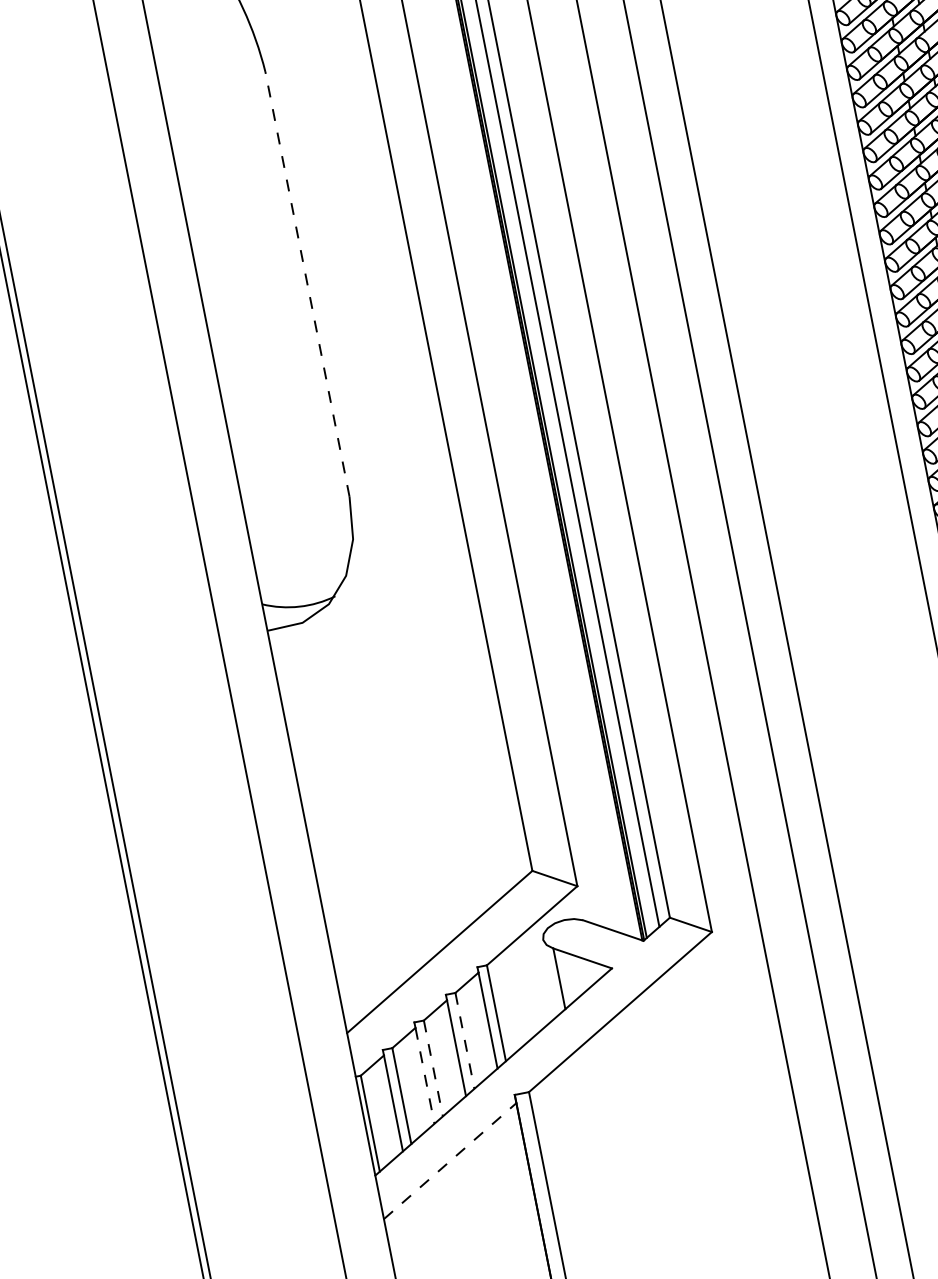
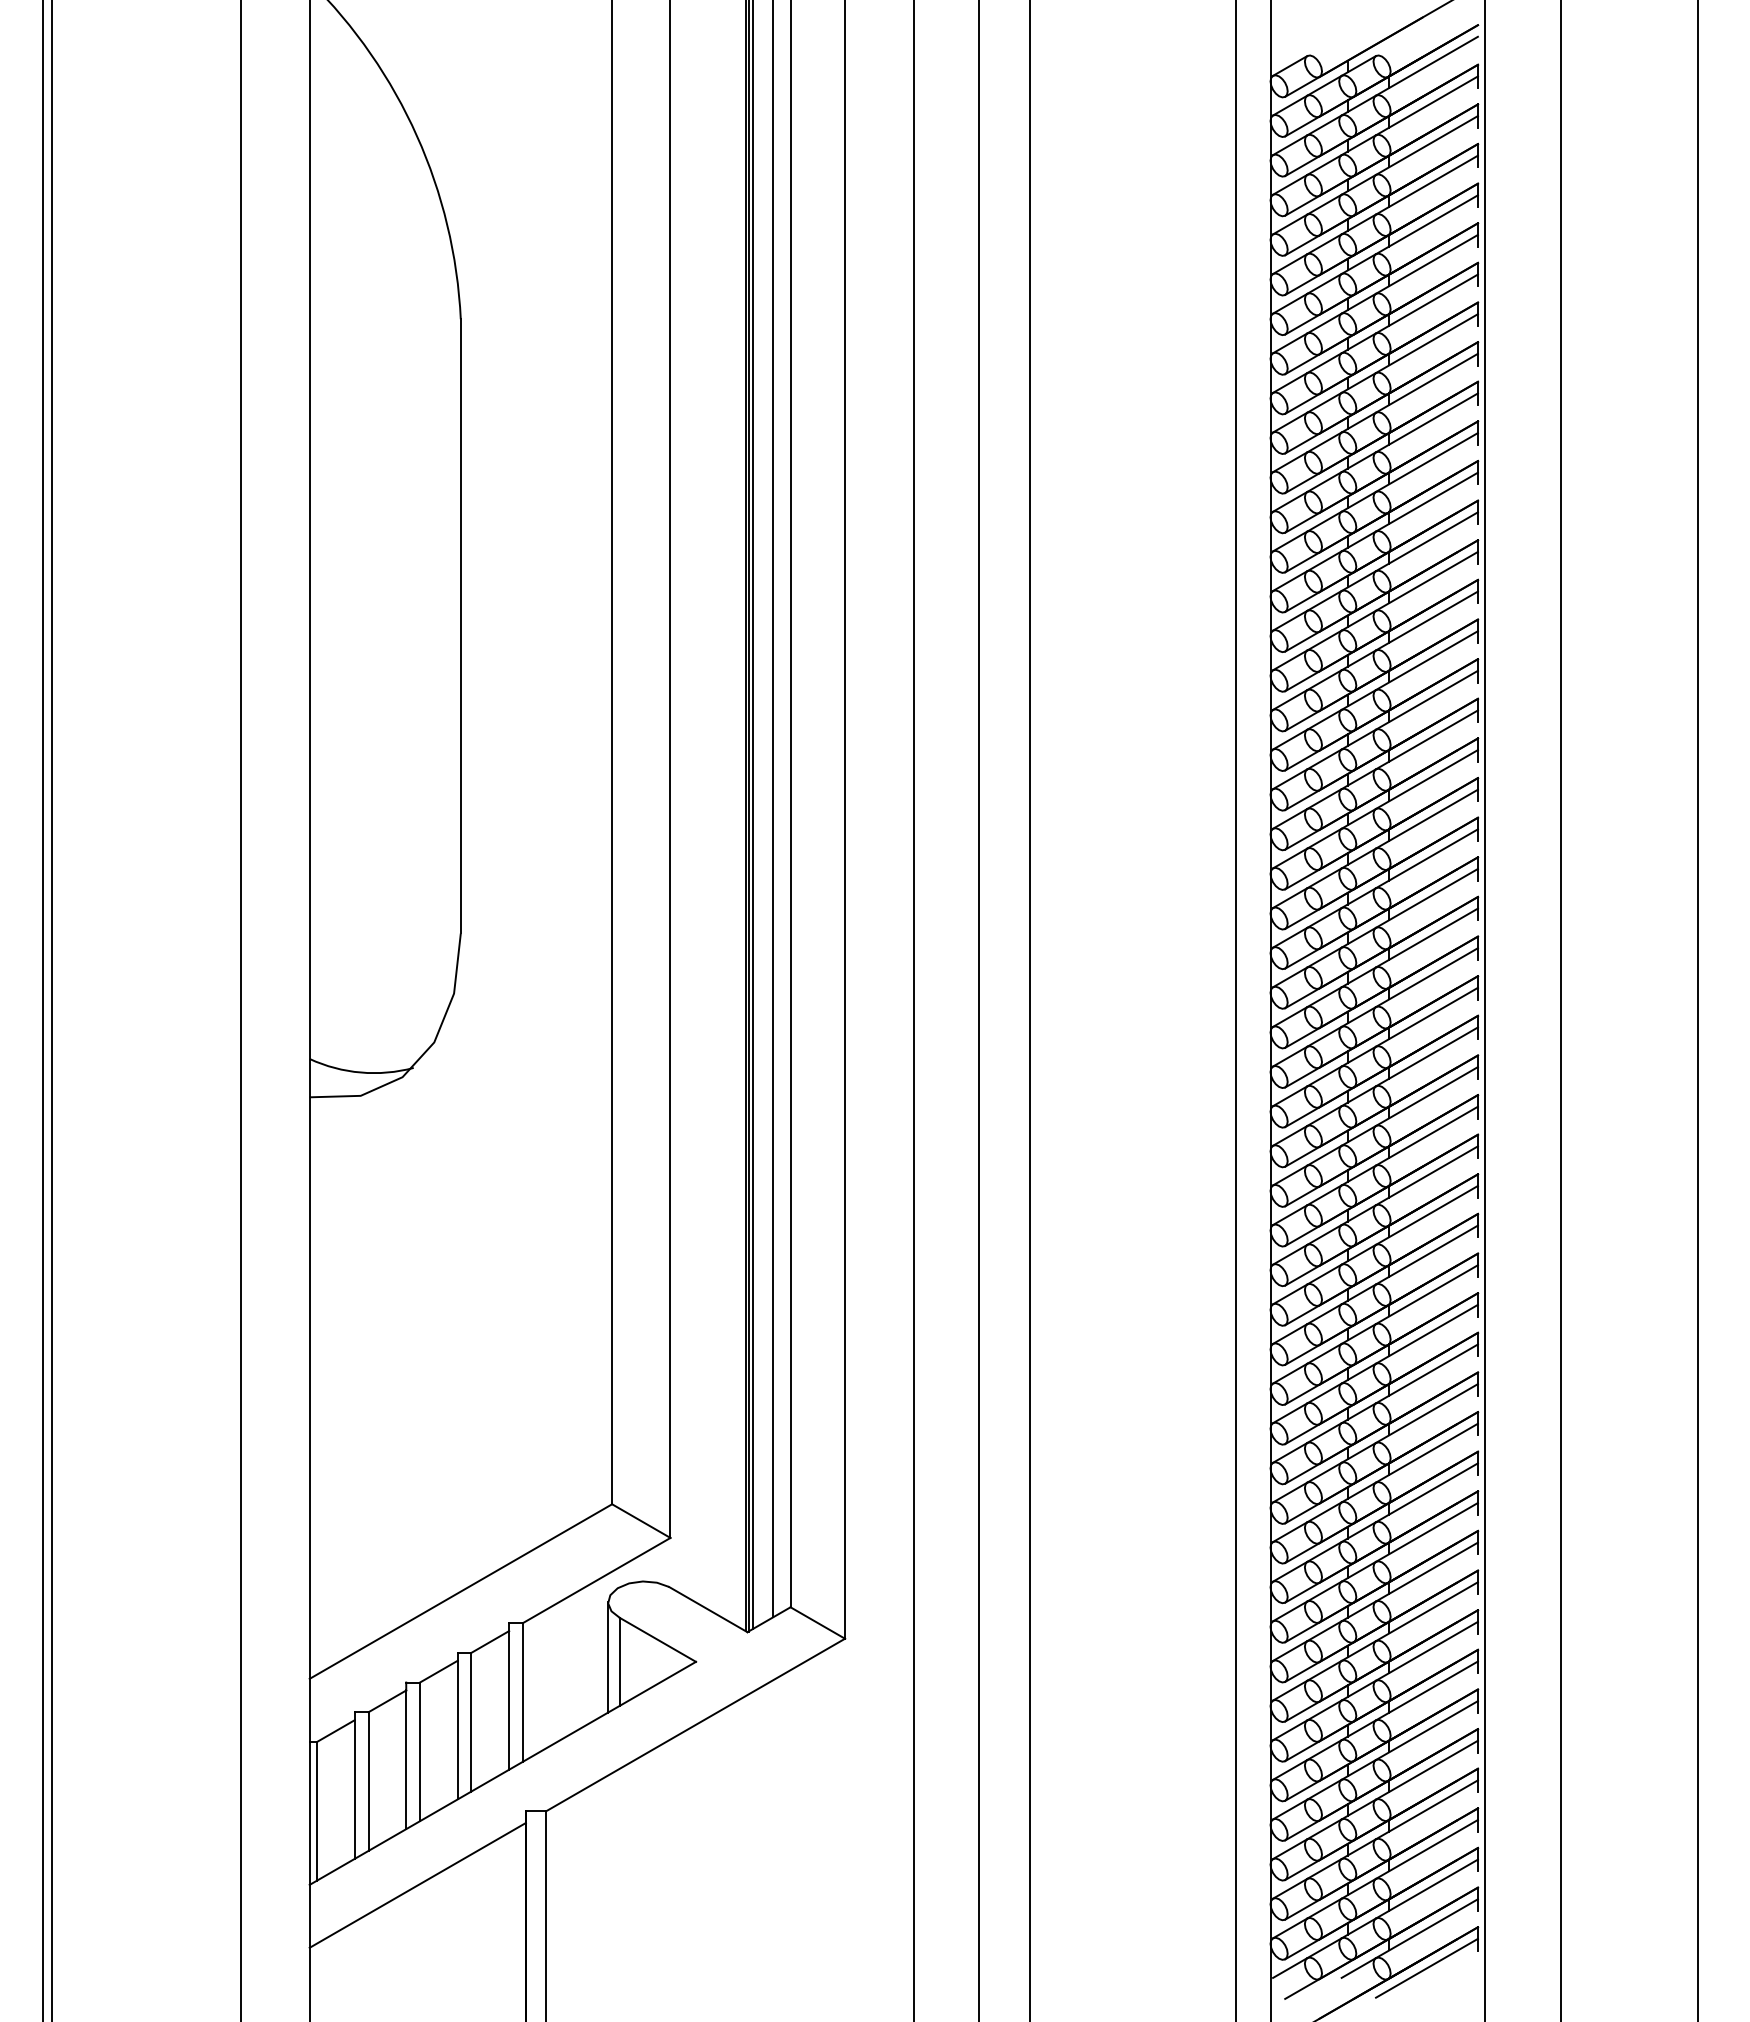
line: (307, 283) -> (460, 625), dashed -> solid
line: (550, 977) -> (608, 1657), added
line: (465, 1041) -> (471, 1722), dashed -> solid
line: (433, 1068) -> (419, 1752), dashed -> solid
line: (425, 1076) -> (406, 1760), dashed -> solid
line: (449, 1161) -> (417, 1885), dashed -> solid

